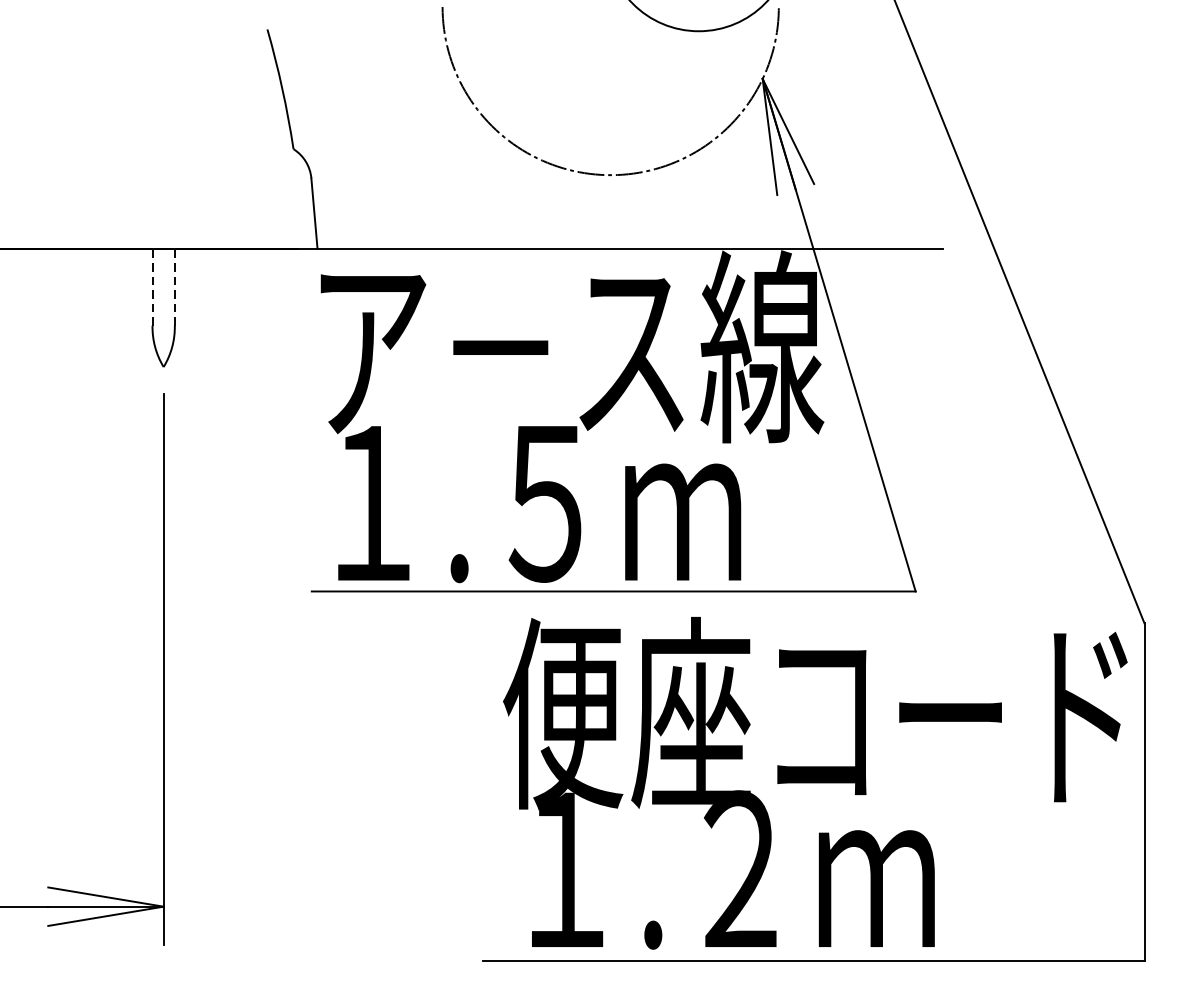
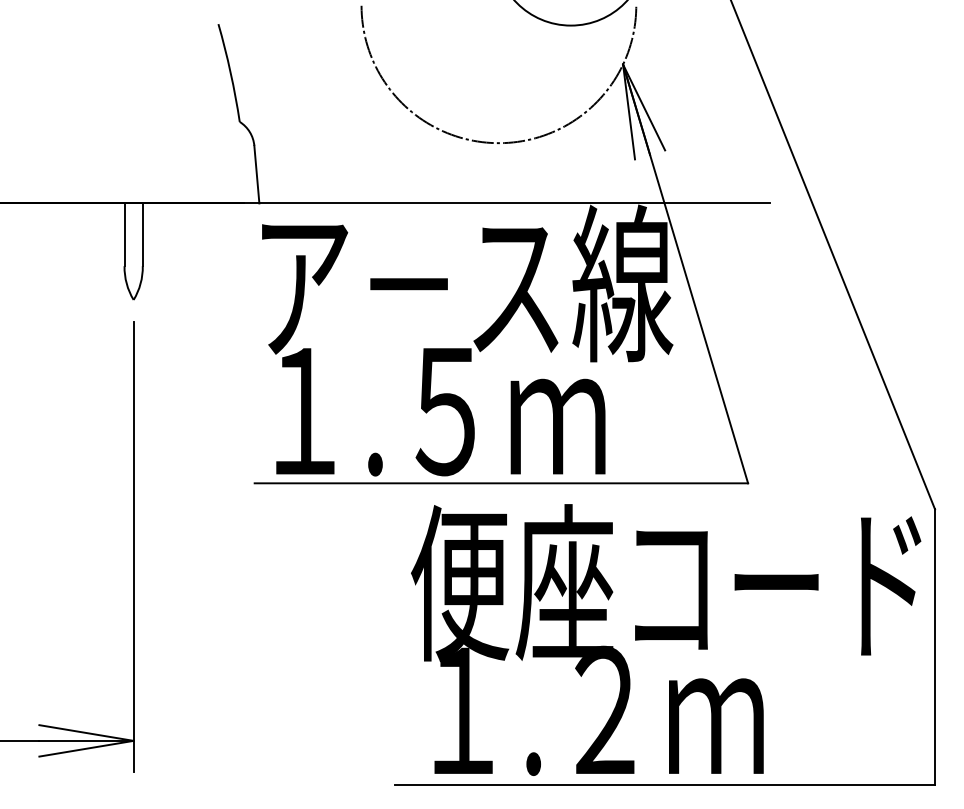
line: (152, 286) -> (124, 234), dashed -> solid
line: (174, 286) -> (142, 234), dashed -> solid

